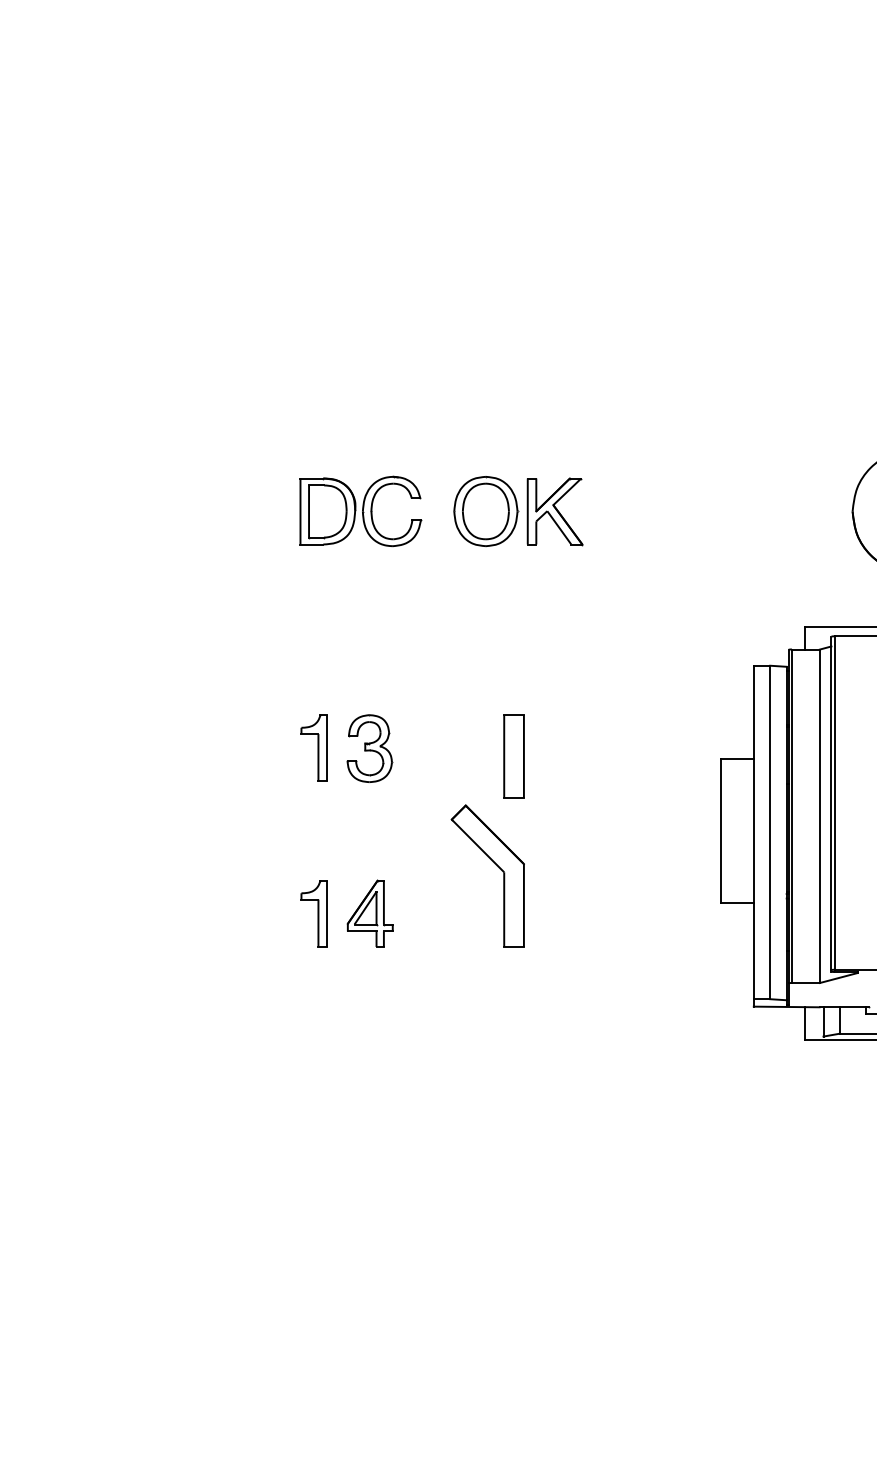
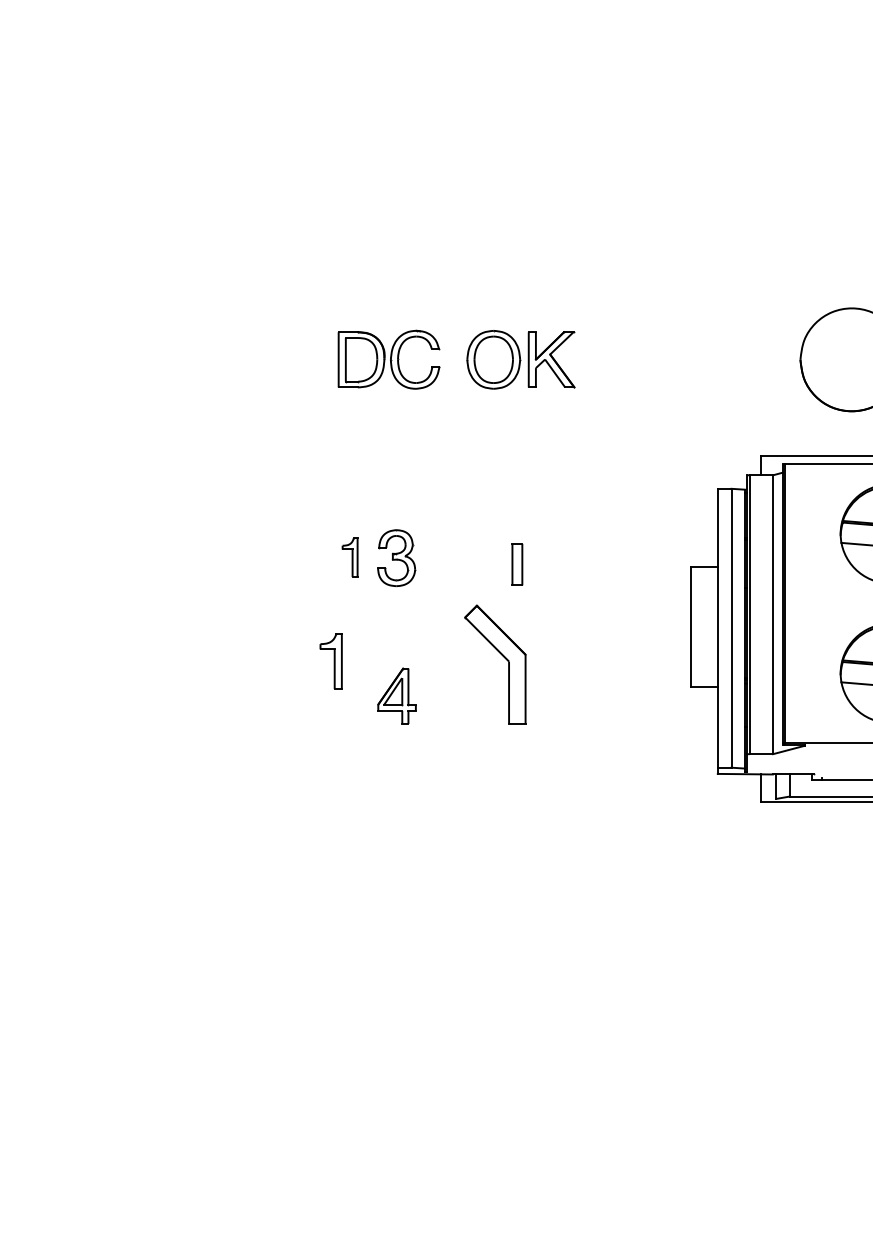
part: (313, 747) -> (349, 557), size x0.7
part: (514, 756) -> (517, 564), size x0.6
part: (313, 914) -> (330, 661), moved

